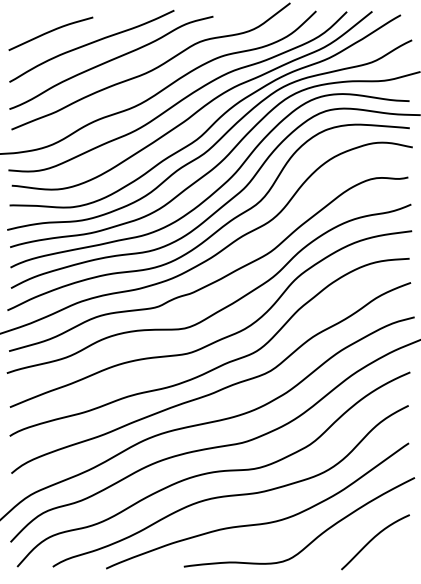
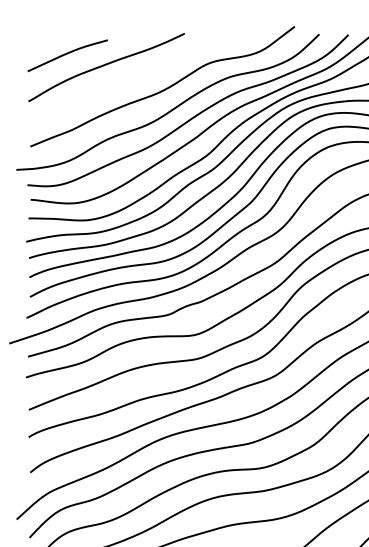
curve: (111, 61) -> (125, 81), removed

